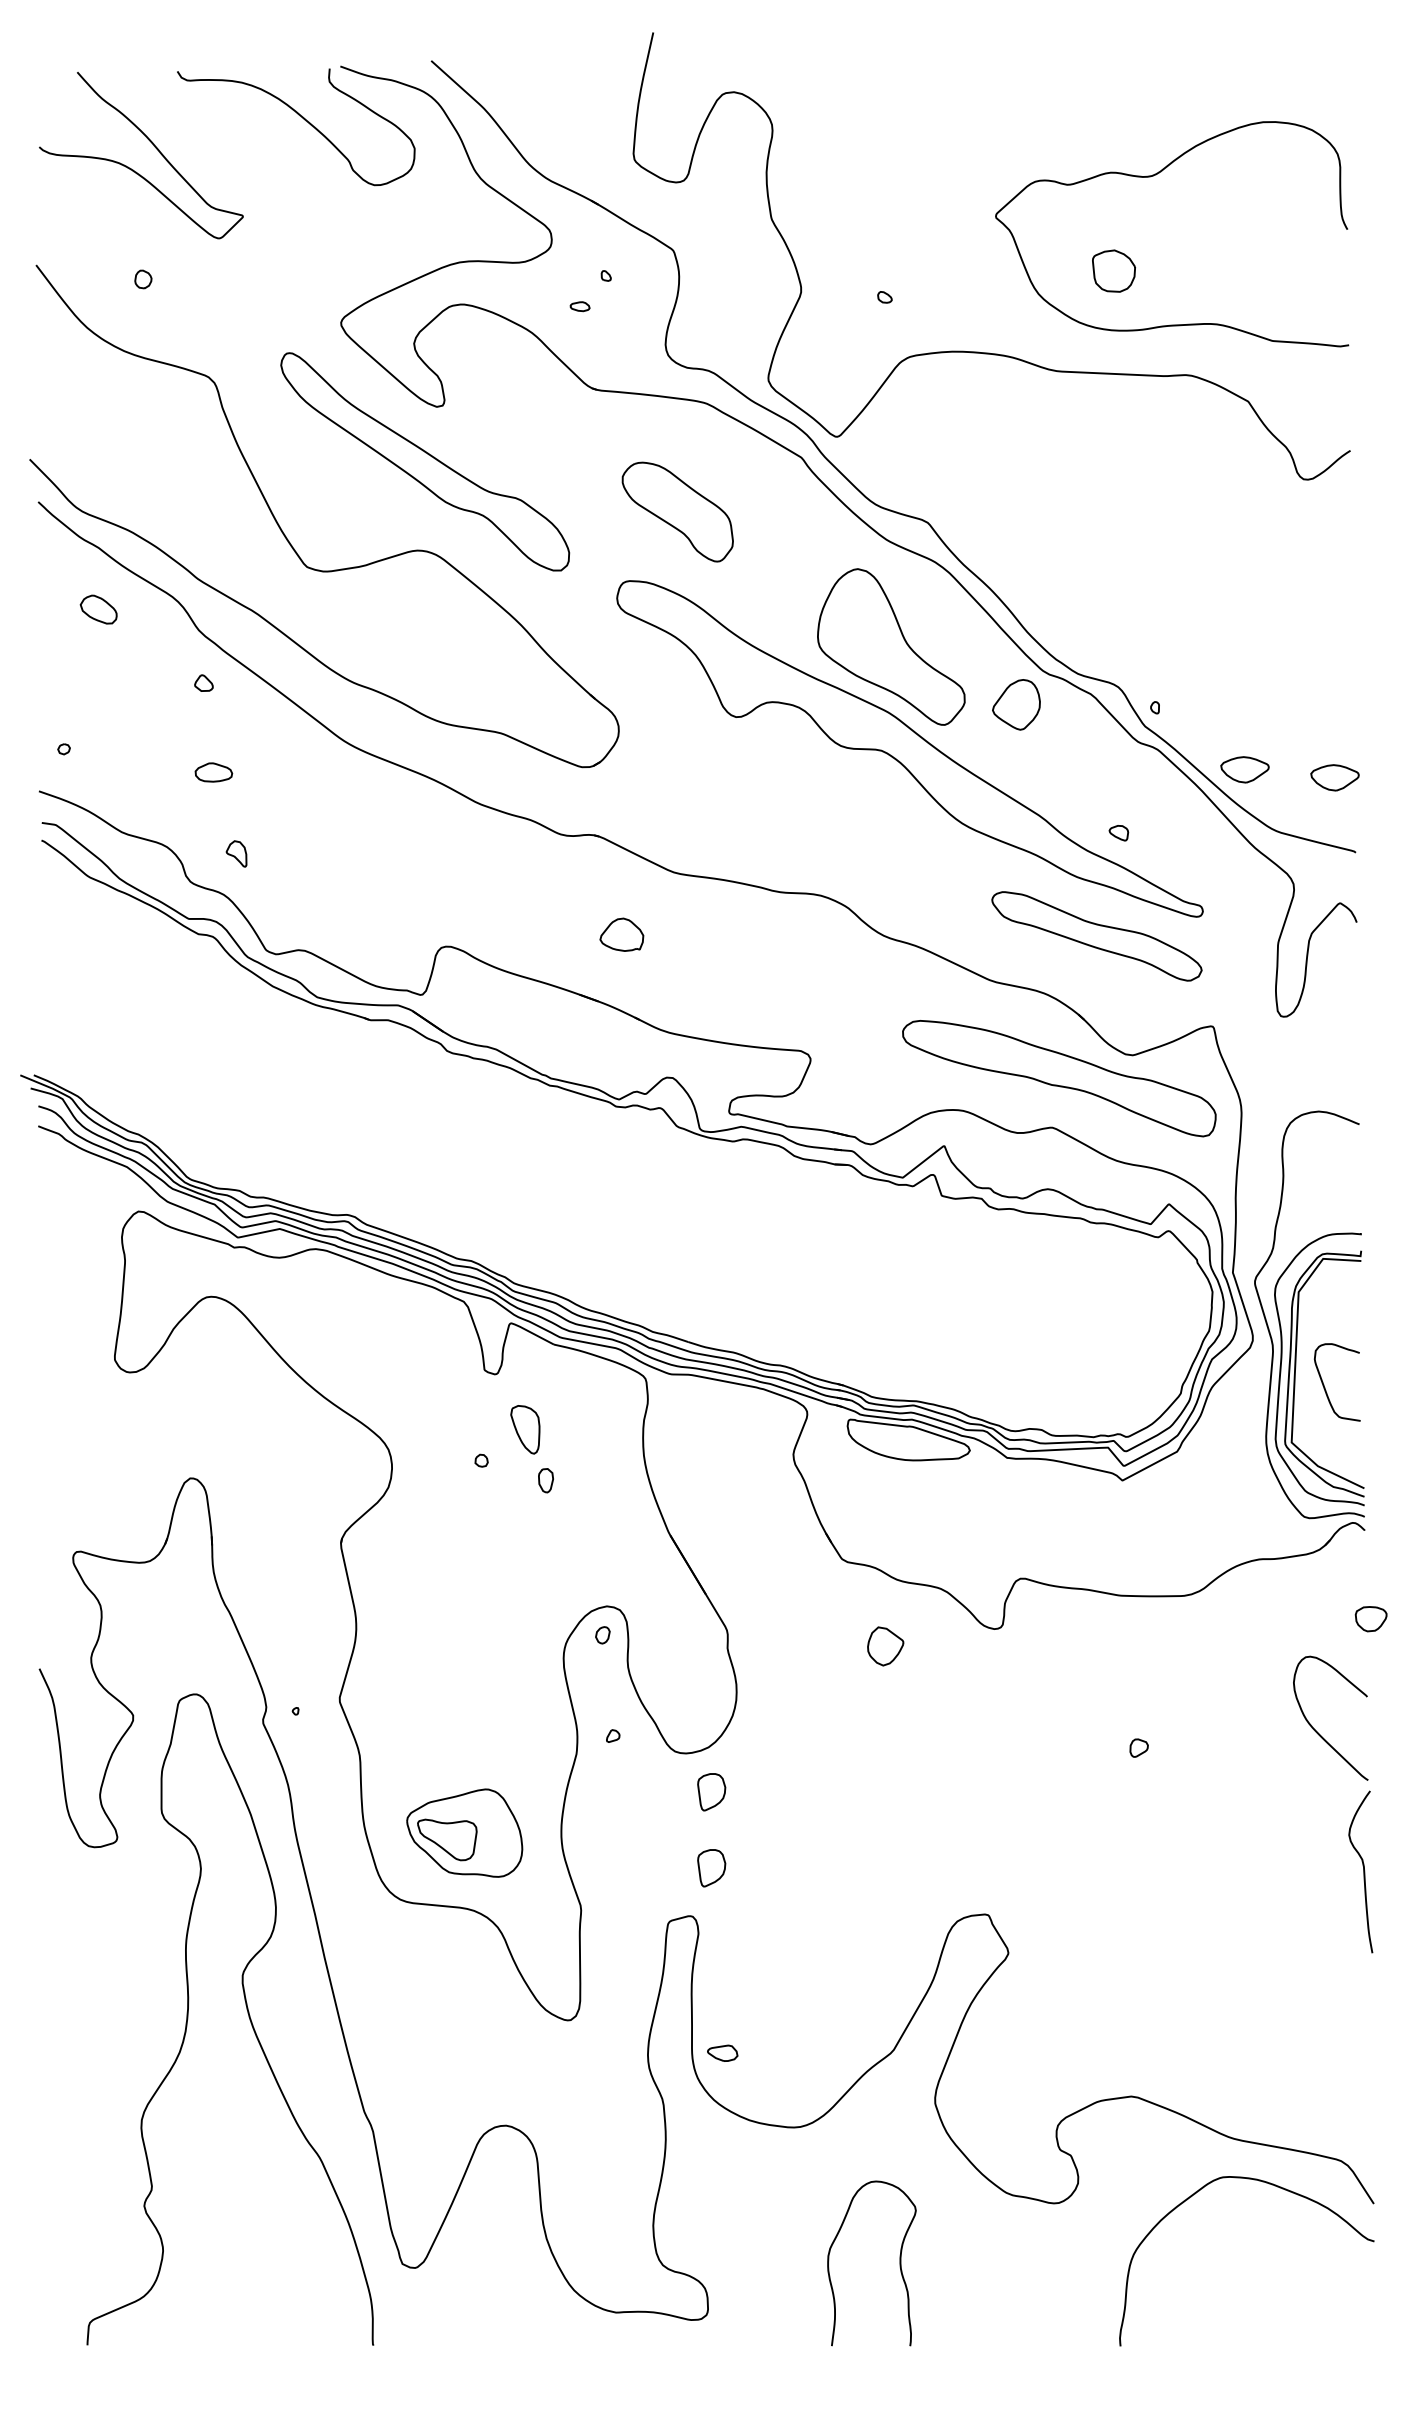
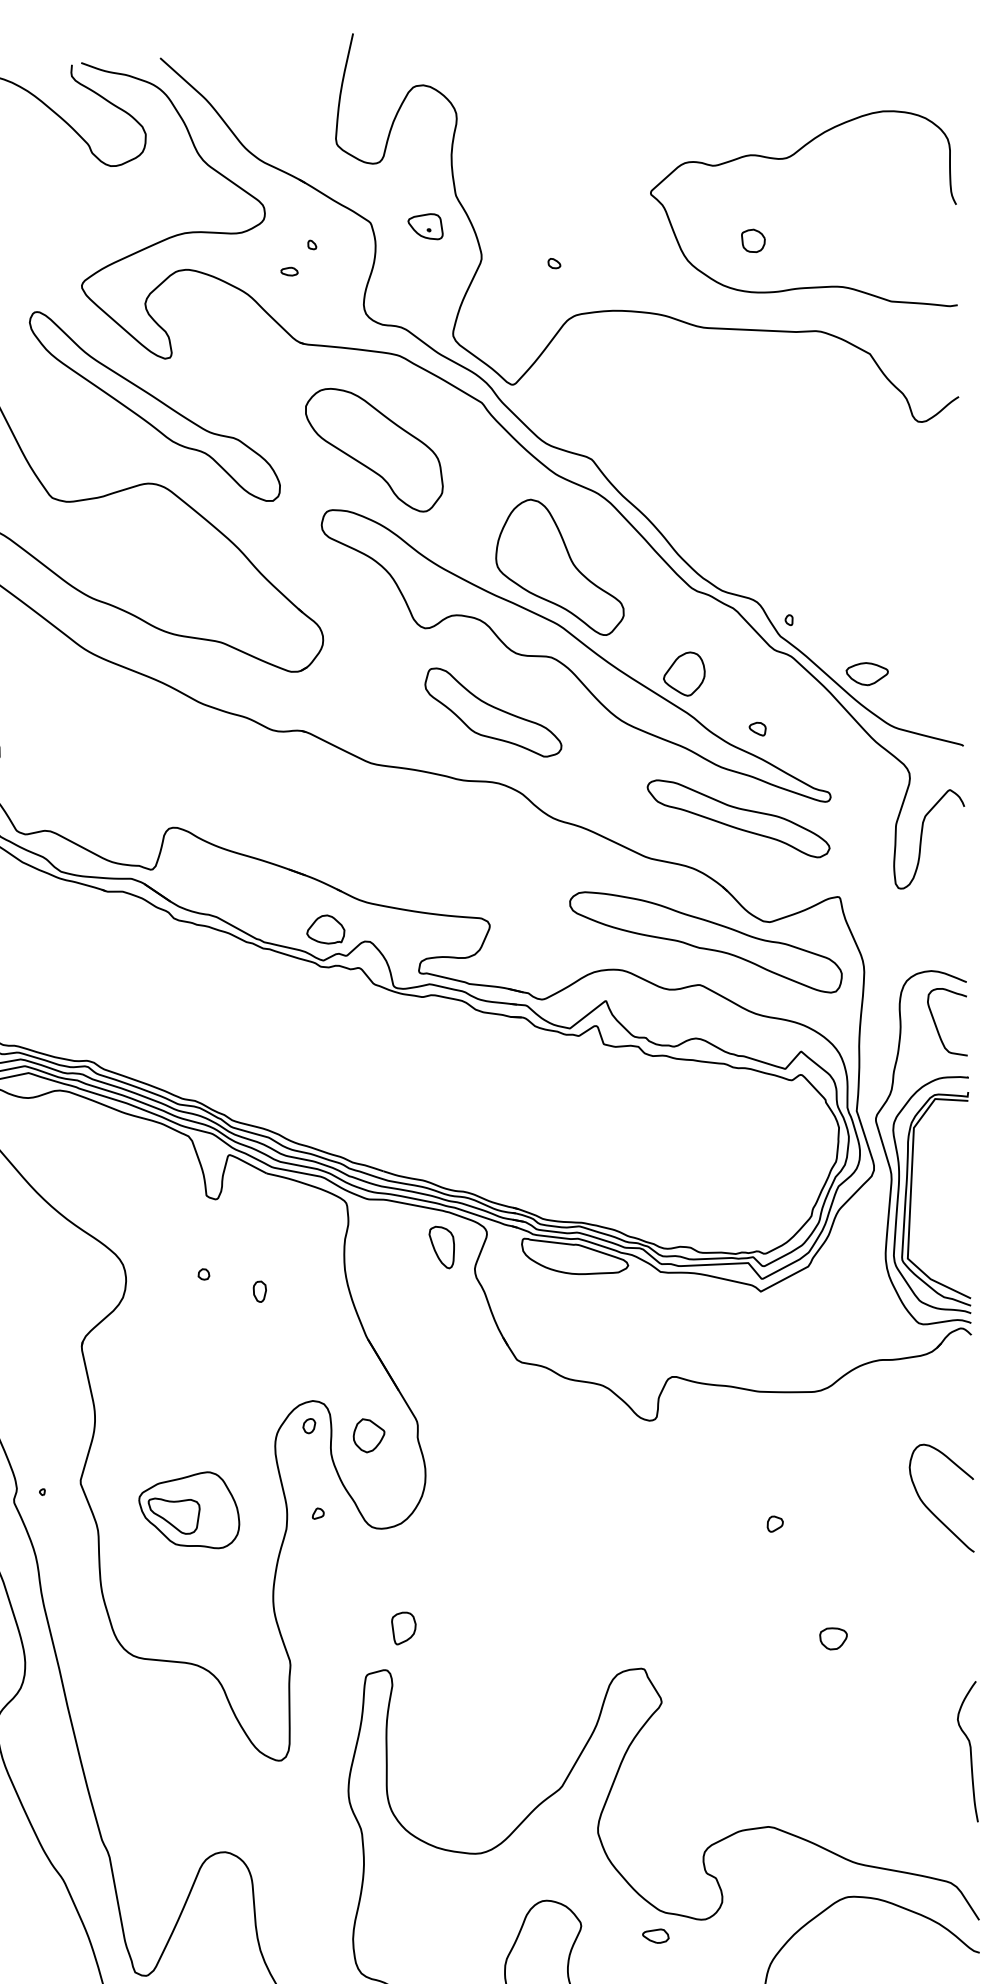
part: (736, 254) -> (425, 226), added
part: (1113, 271) -> (753, 241), size x0.62
part: (677, 511) -> (374, 449), size x1.43
part: (1016, 704) -> (684, 673), moved
part: (1334, 777) -> (945, 680), removed
part: (814, 813) -> (493, 712), added
part: (621, 934) -> (325, 929), moved
curve: (1325, 1387) -> (937, 1026), moved
part: (525, 1429) -> (441, 1247), moved
part: (1370, 1619) -> (832, 1639), moved
part: (885, 1646) -> (368, 1435), moved
part: (711, 1792) -> (403, 1562), removed
part: (464, 1832) -> (189, 1509), moved
curve: (1363, 1871) -> (970, 1751), moved
part: (722, 2052) -> (655, 1935), moved

